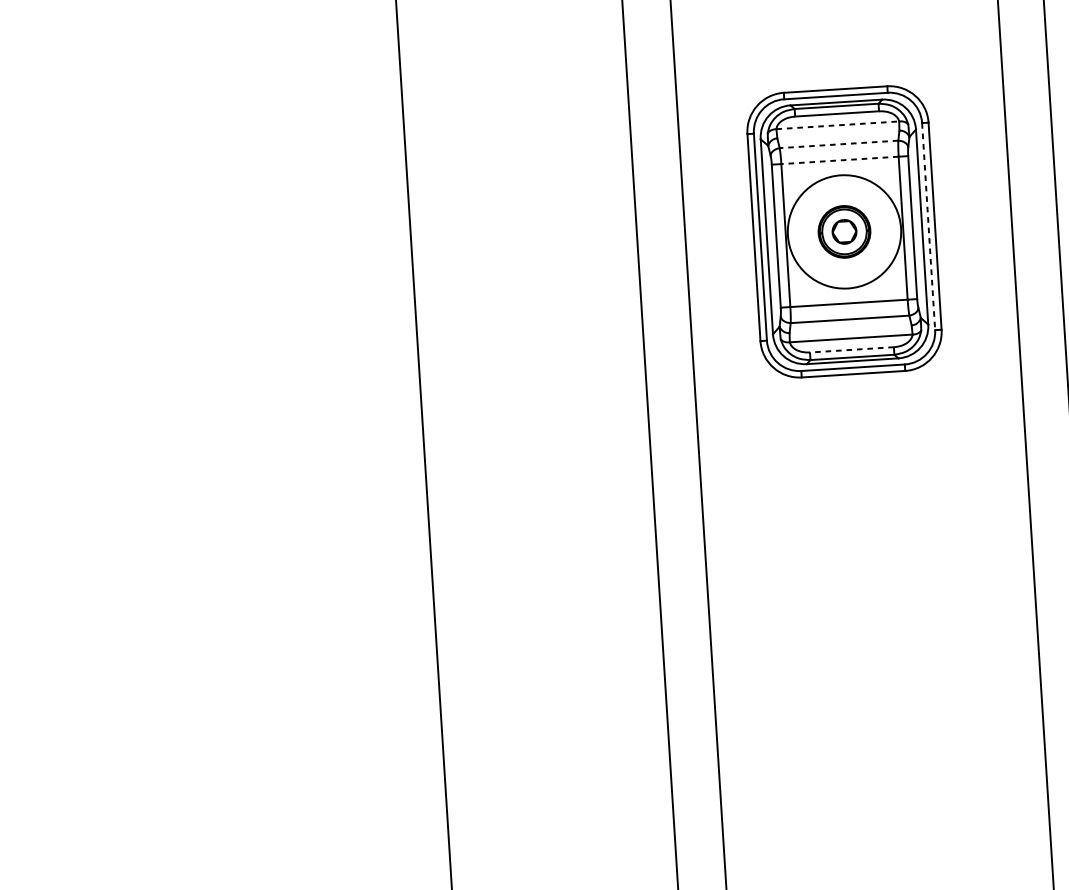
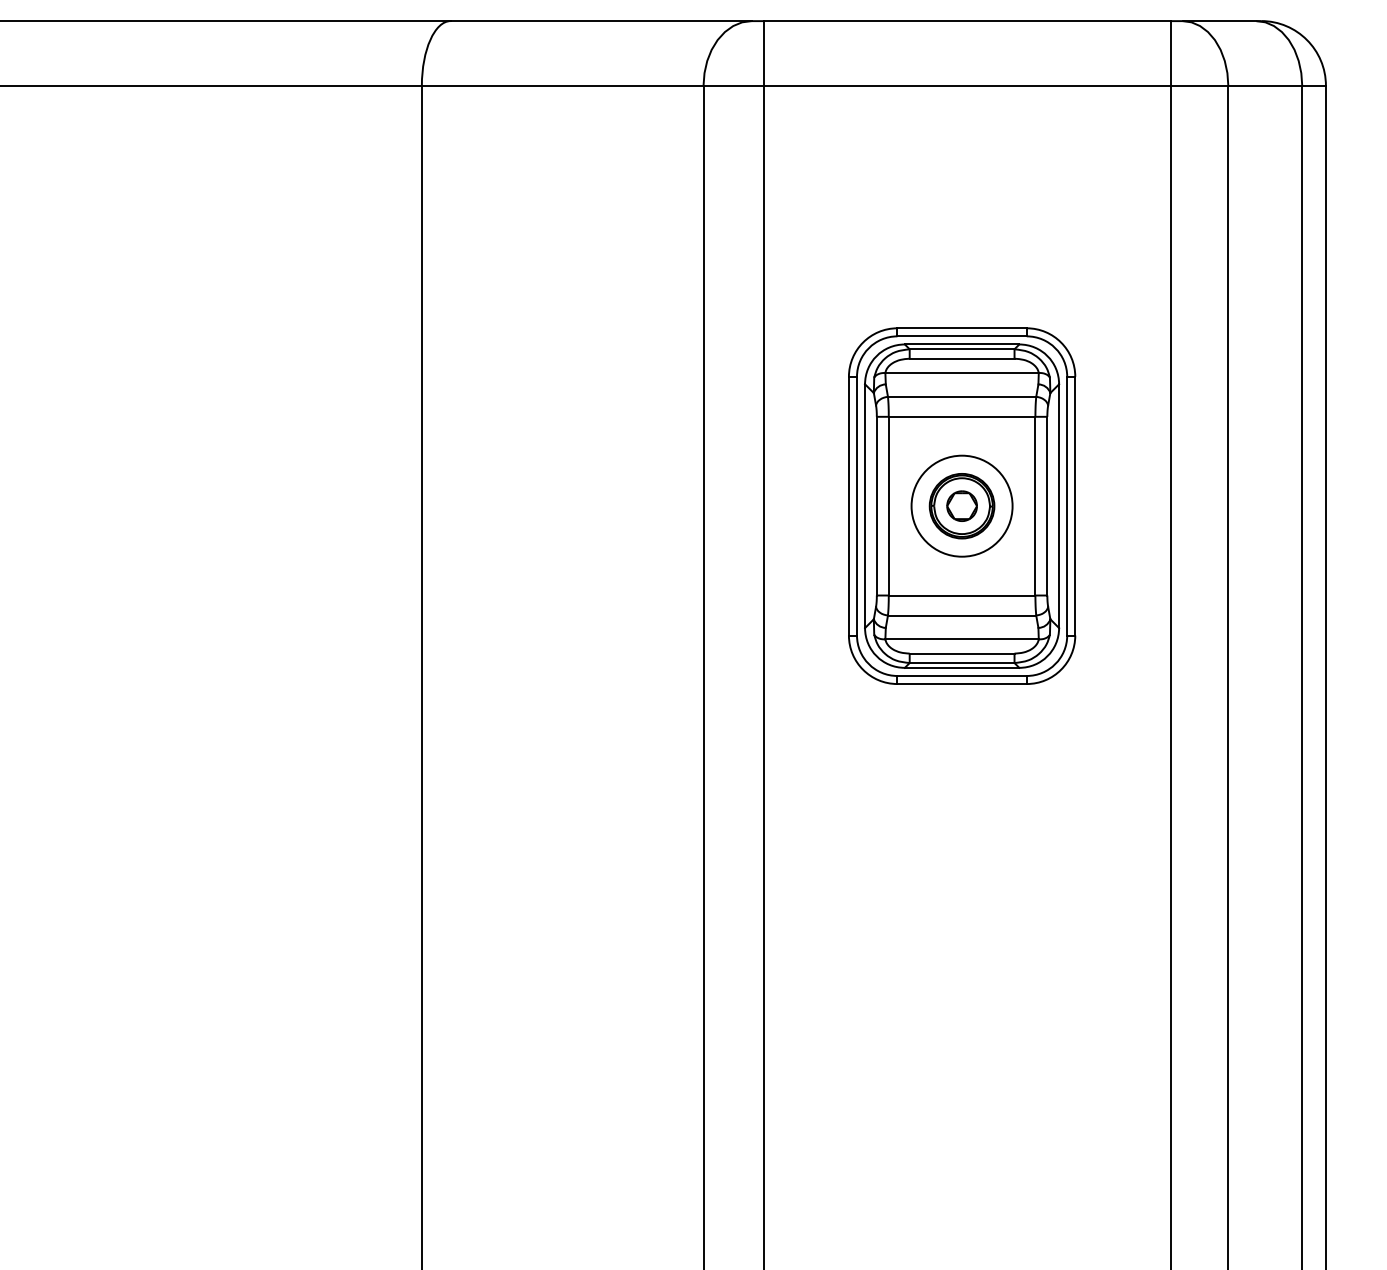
line: (838, 124) -> (962, 372), dashed -> solid
line: (838, 144) -> (961, 396), dashed -> solid
line: (839, 160) -> (961, 416), dashed -> solid
line: (928, 226) -> (1067, 506), dashed -> solid
circle: (844, 231) -> (961, 505), size x0.71
line: (851, 349) -> (961, 653), dashed -> solid

